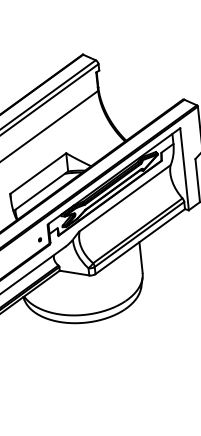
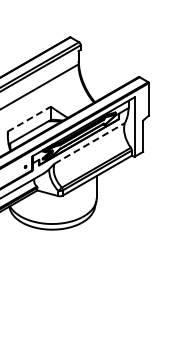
line: (38, 173) -> (29, 119), solid -> dashed
line: (124, 198) -> (89, 143), solid -> dashed

